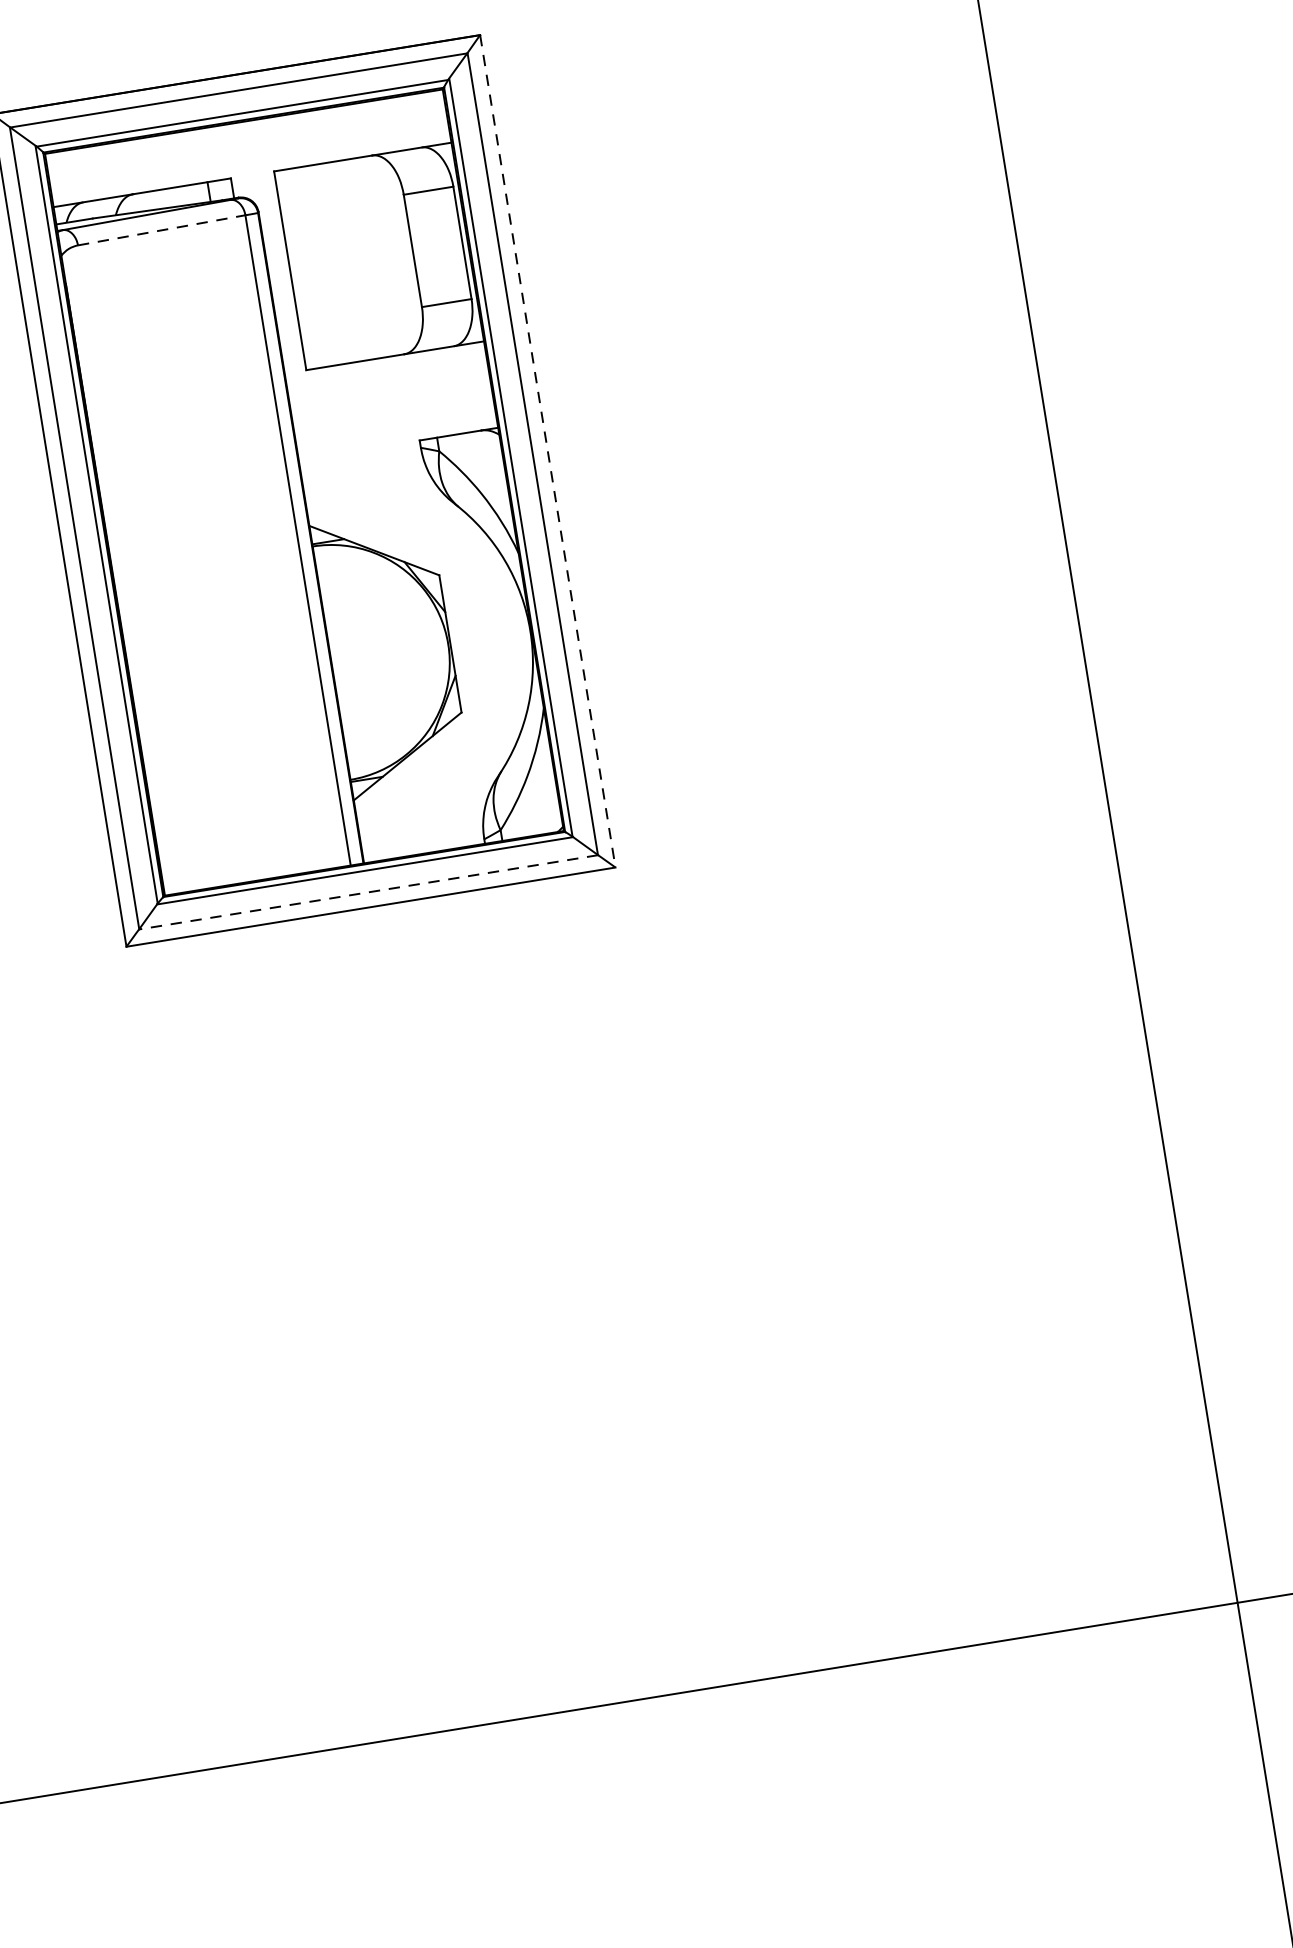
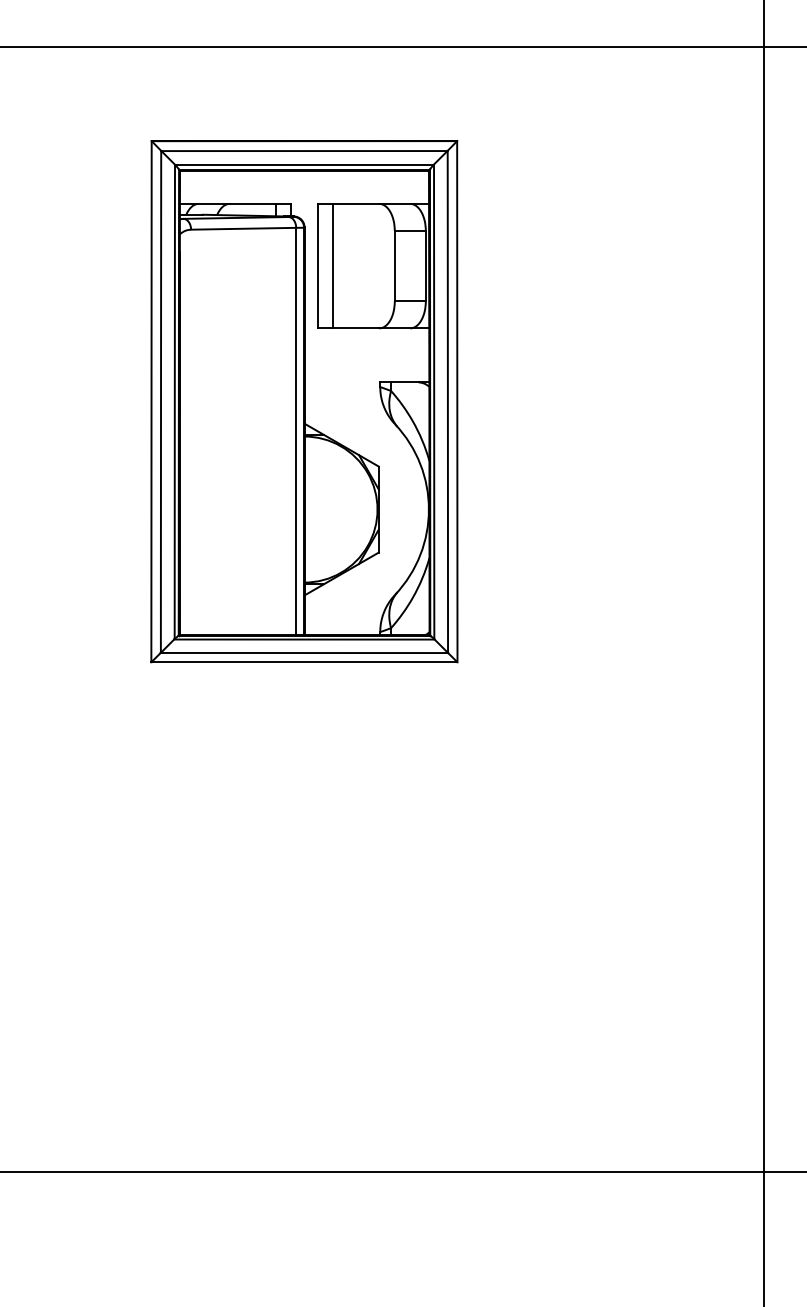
line: (161, 229) -> (243, 228), dashed -> solid
line: (313, 266) -> (332, 265), added
line: (548, 450) -> (457, 401), dashed -> solid
line: (368, 893) -> (304, 653), dashed -> solid

